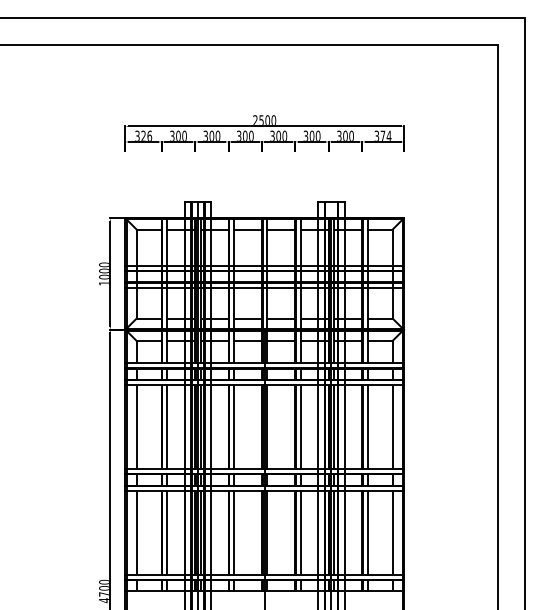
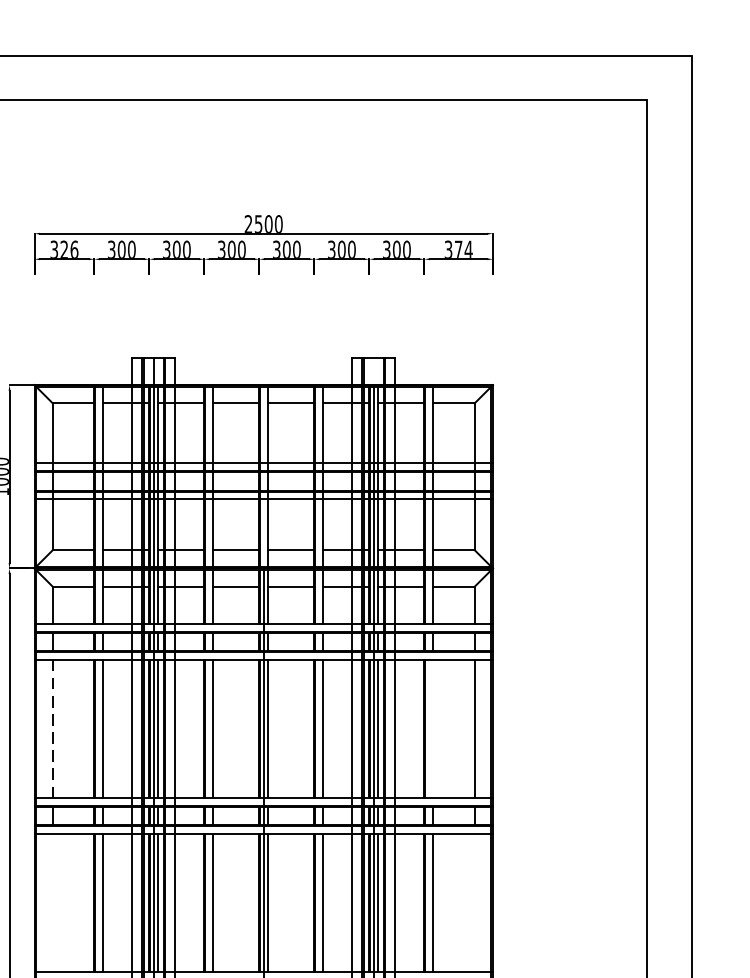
line: (136, 427) -> (52, 729), solid -> dashed
line: (367, 427) -> (433, 729), removed
line: (136, 532) -> (52, 902), removed
line: (392, 532) -> (474, 902), removed

